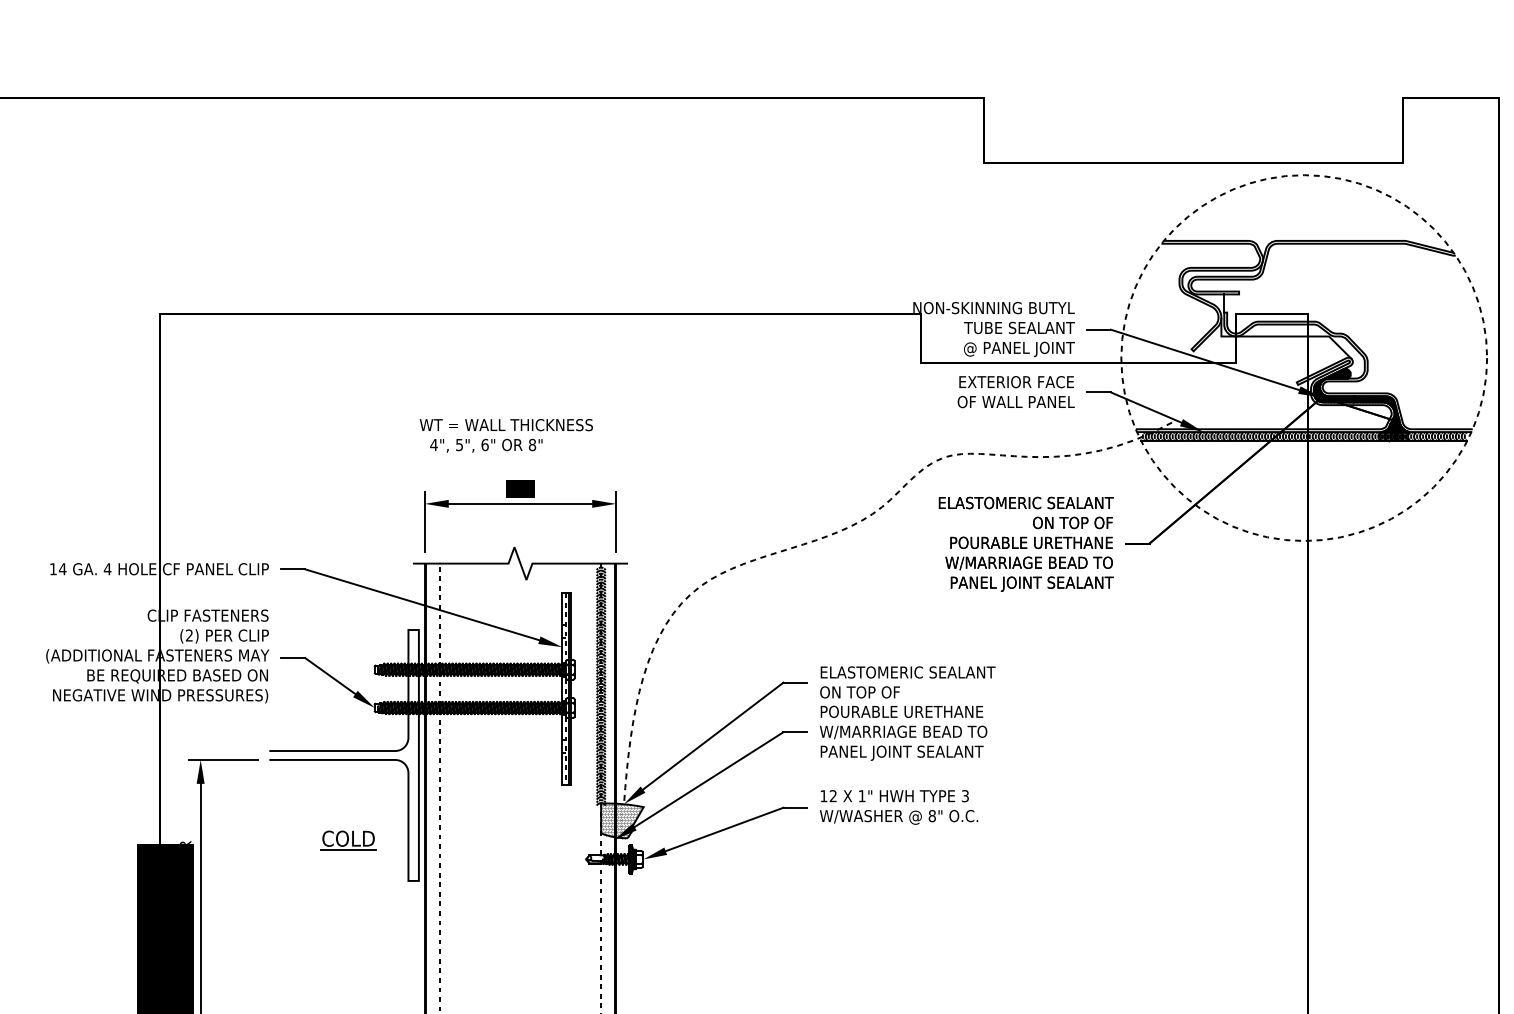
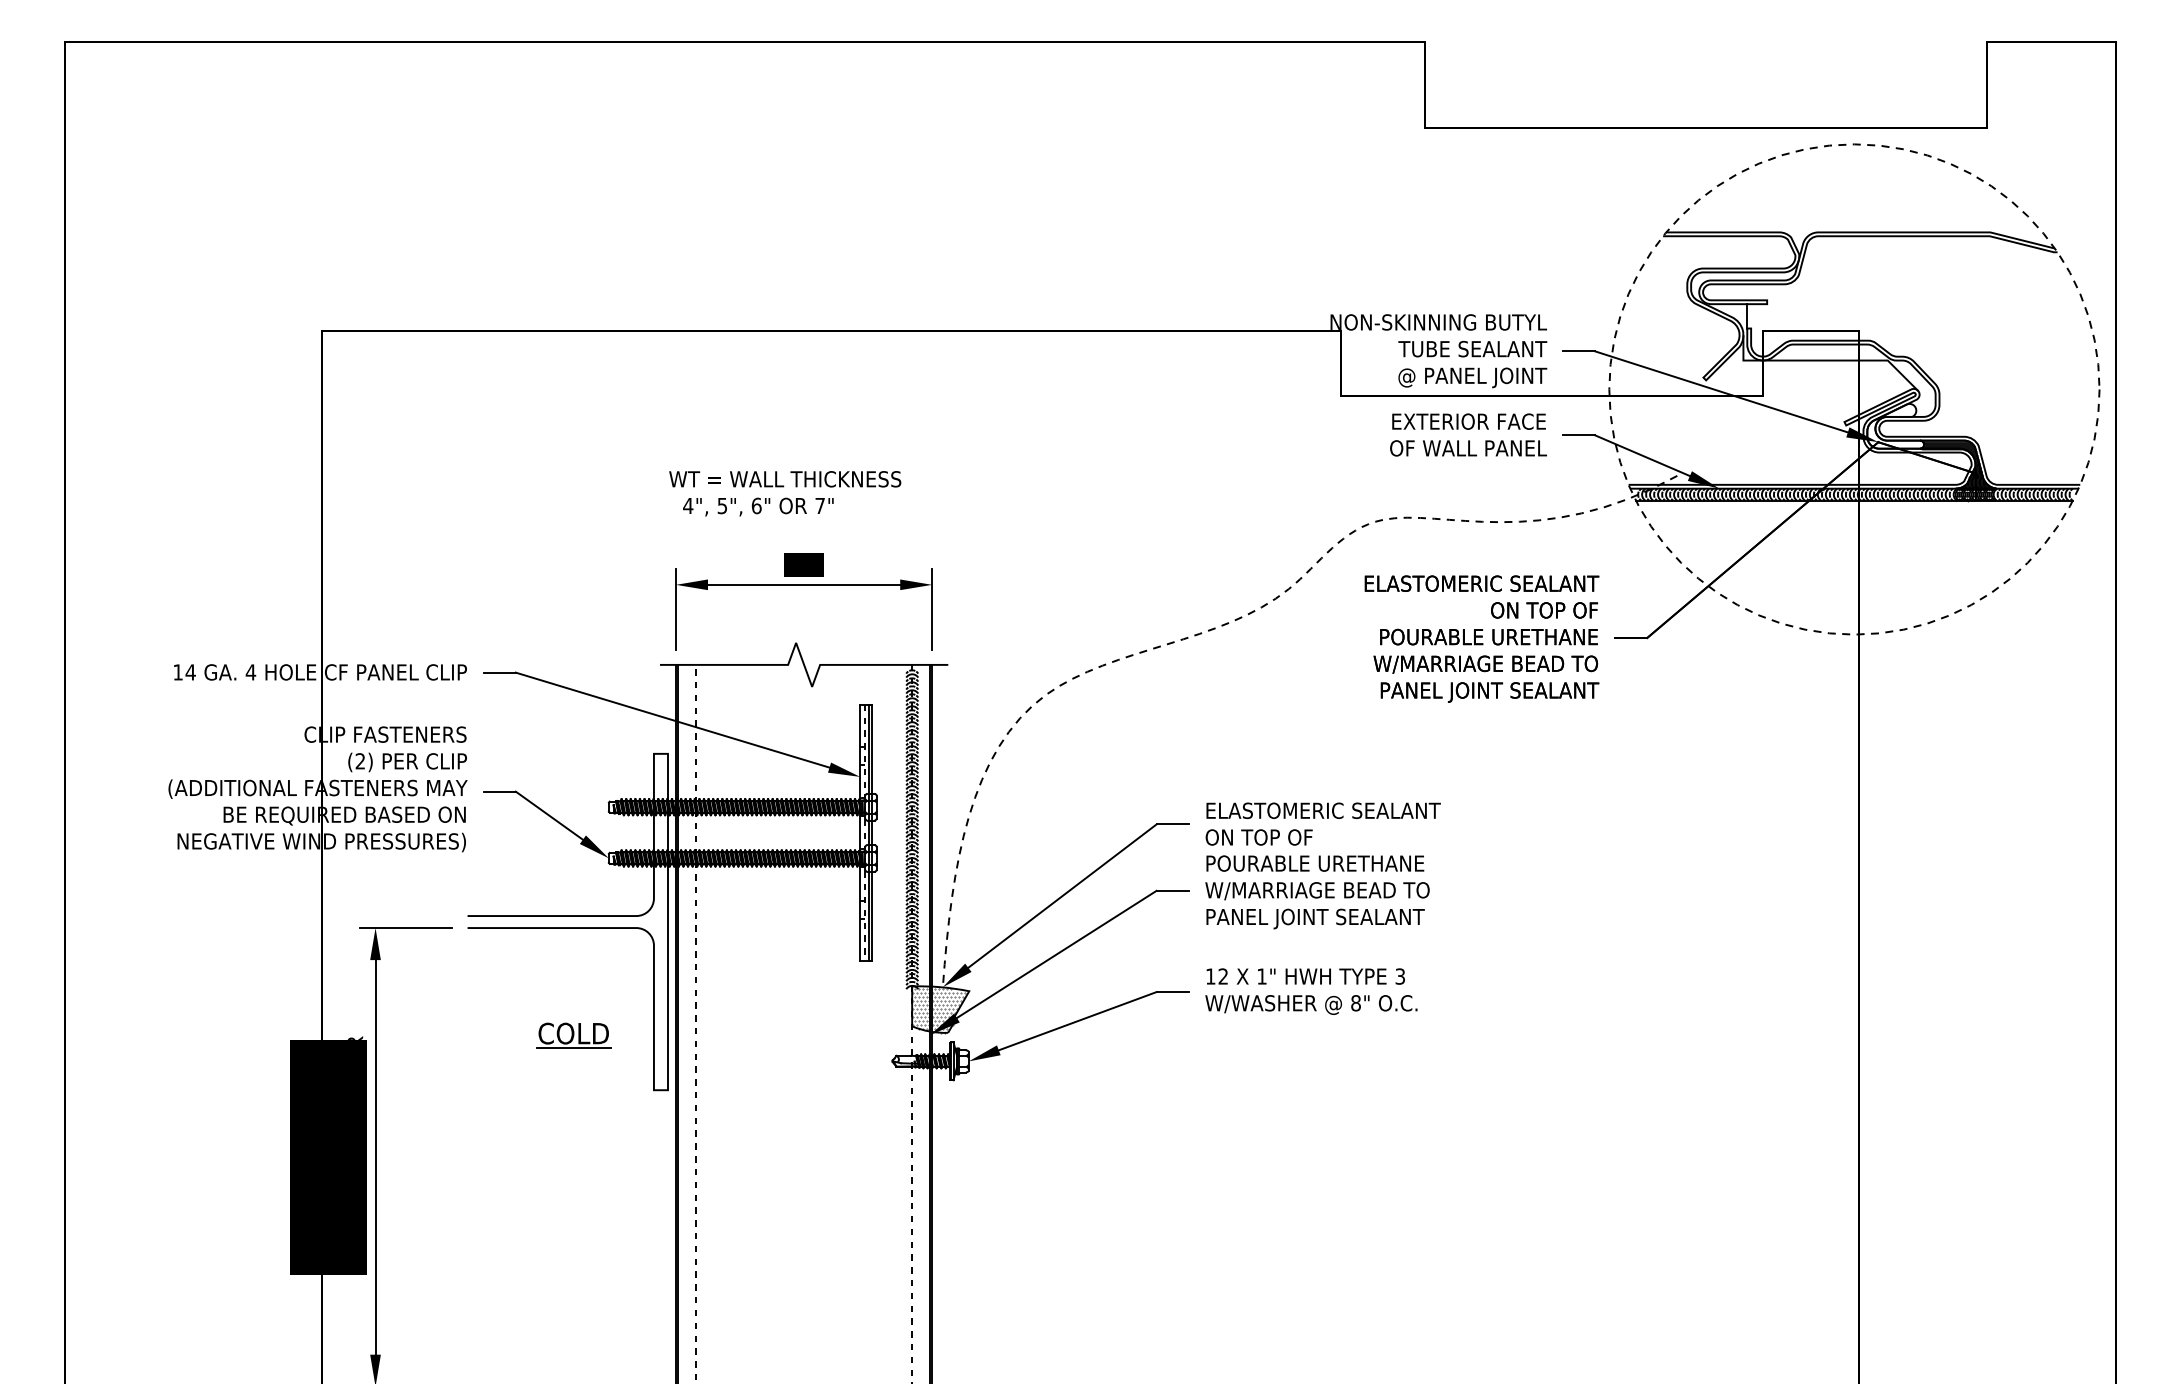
hatch: (1334, 385) -> (1895, 426), removed
text: (532, 444) -> (820, 505), 8" -> 7"

